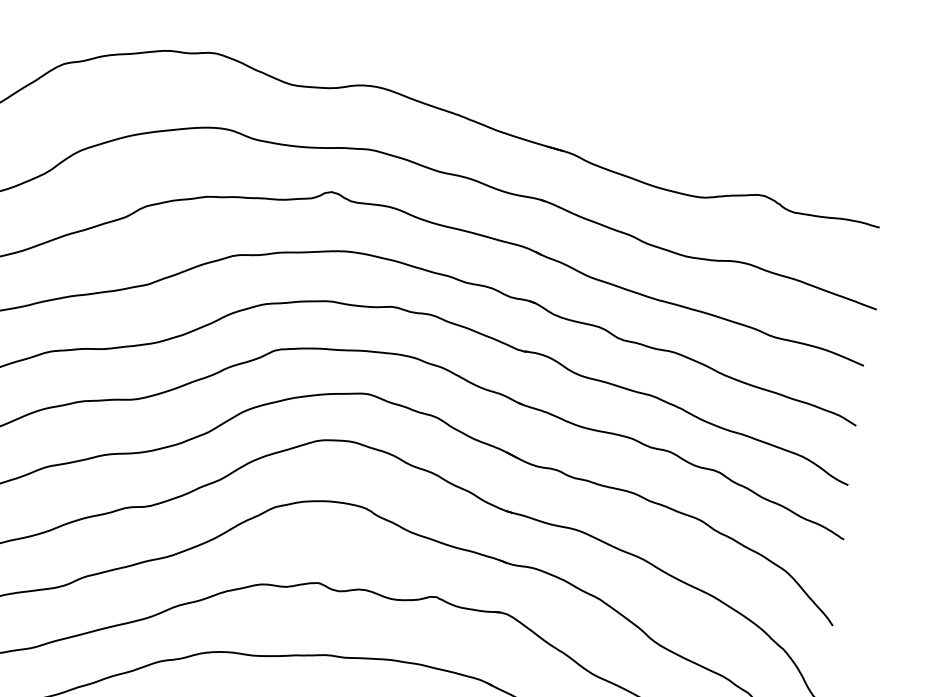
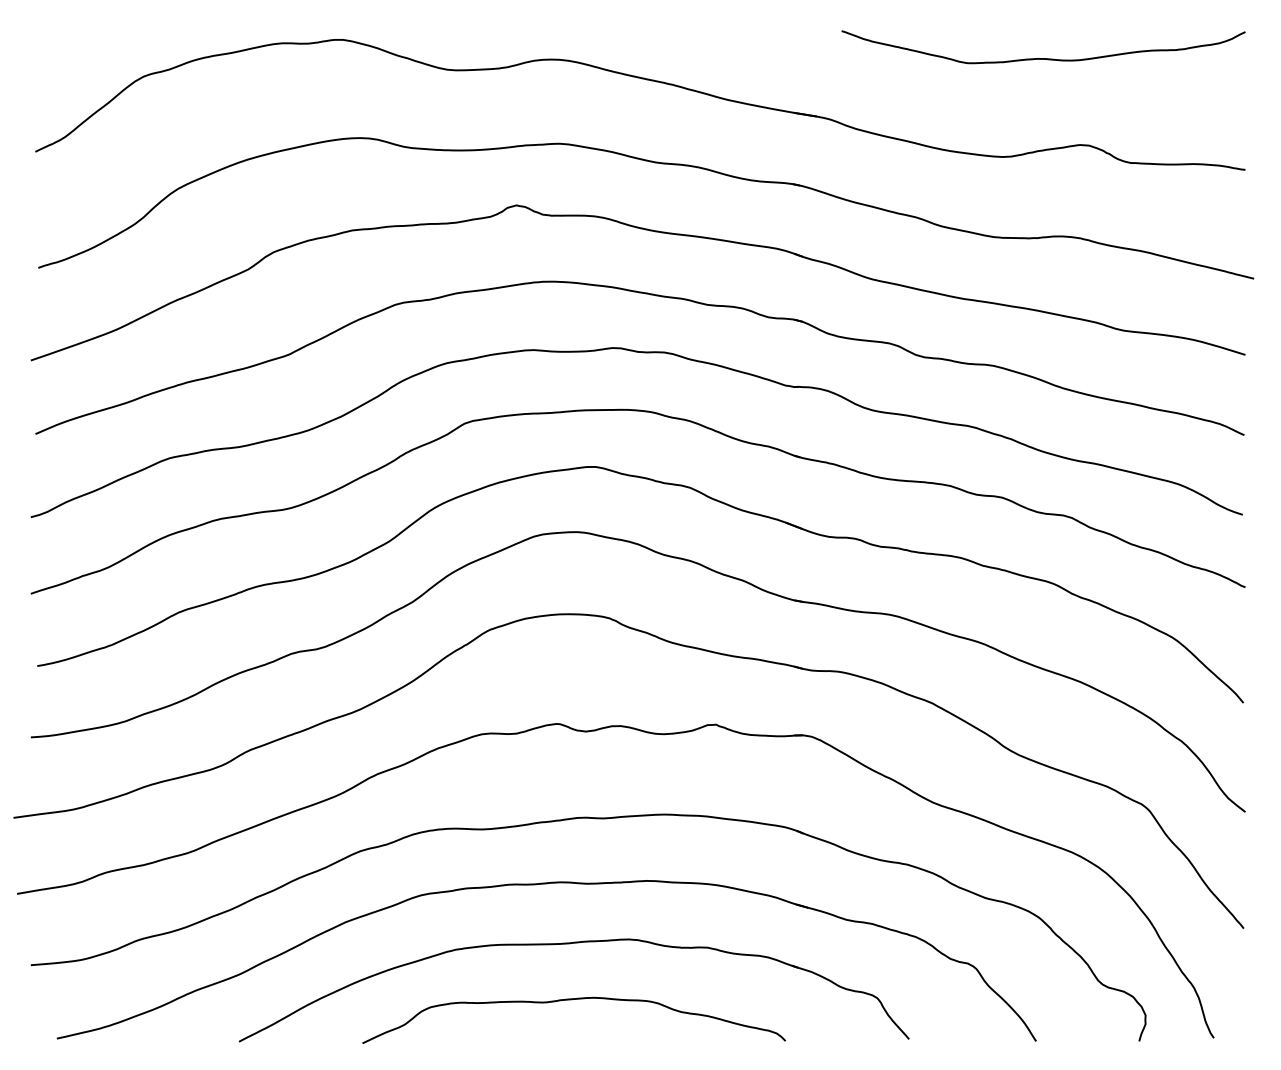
curve: (738, 127) -> (1043, 58), added

